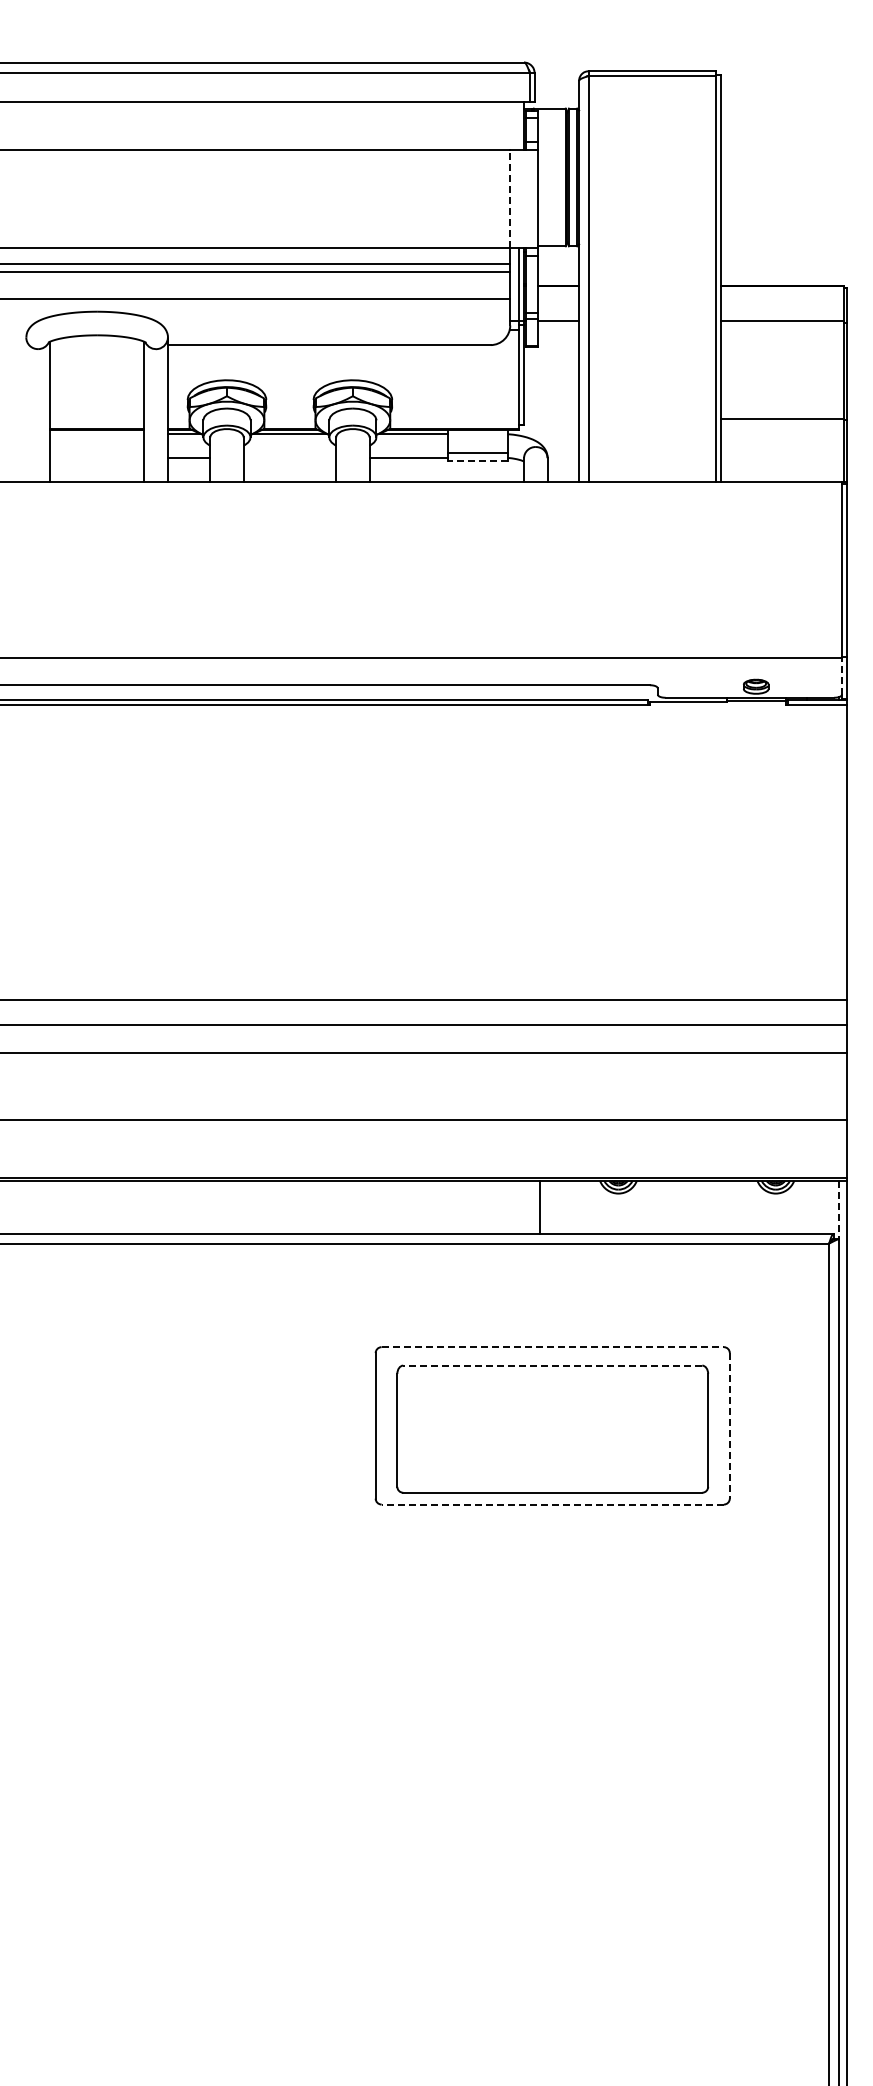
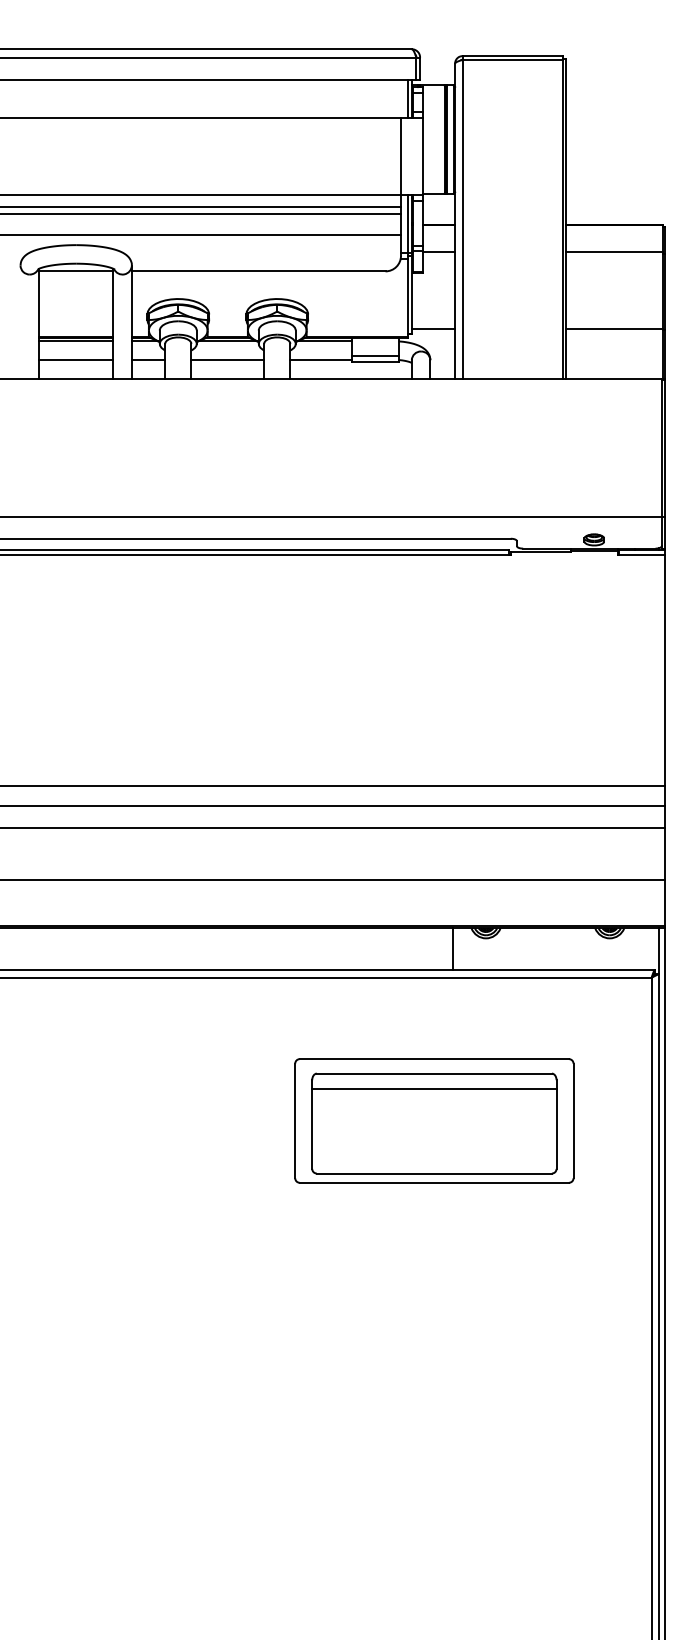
line: (519, 125) -> (408, 98), added
line: (510, 198) -> (401, 156), dashed -> solid
line: (96, 345) -> (75, 271), added
line: (551, 418) -> (433, 329), added
line: (96, 434) -> (75, 341), added
line: (96, 457) -> (75, 359), added
line: (289, 457) -> (227, 359), added
line: (478, 460) -> (376, 362), dashed -> solid
line: (841, 675) -> (661, 531), dashed -> solid
line: (539, 1207) -> (452, 949), moved
line: (838, 1209) -> (659, 950), dashed -> solid
line: (553, 1347) -> (434, 1059), dashed -> solid
line: (552, 1365) -> (434, 1073), dashed -> solid
line: (552, 1384) -> (434, 1088), added
line: (729, 1425) -> (573, 1120), dashed -> solid
line: (552, 1504) -> (434, 1182), dashed -> solid

